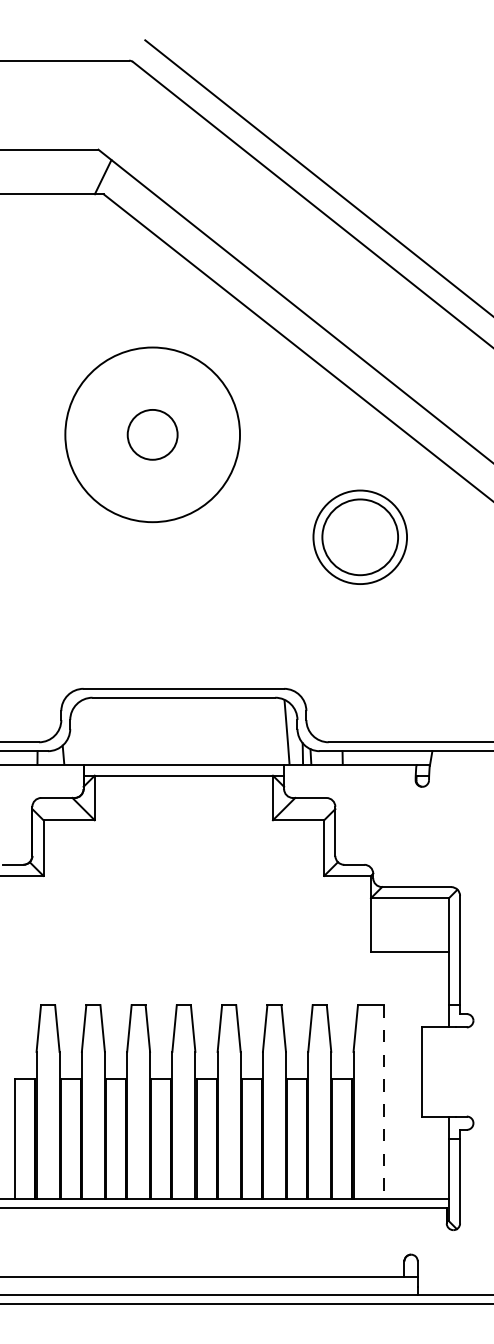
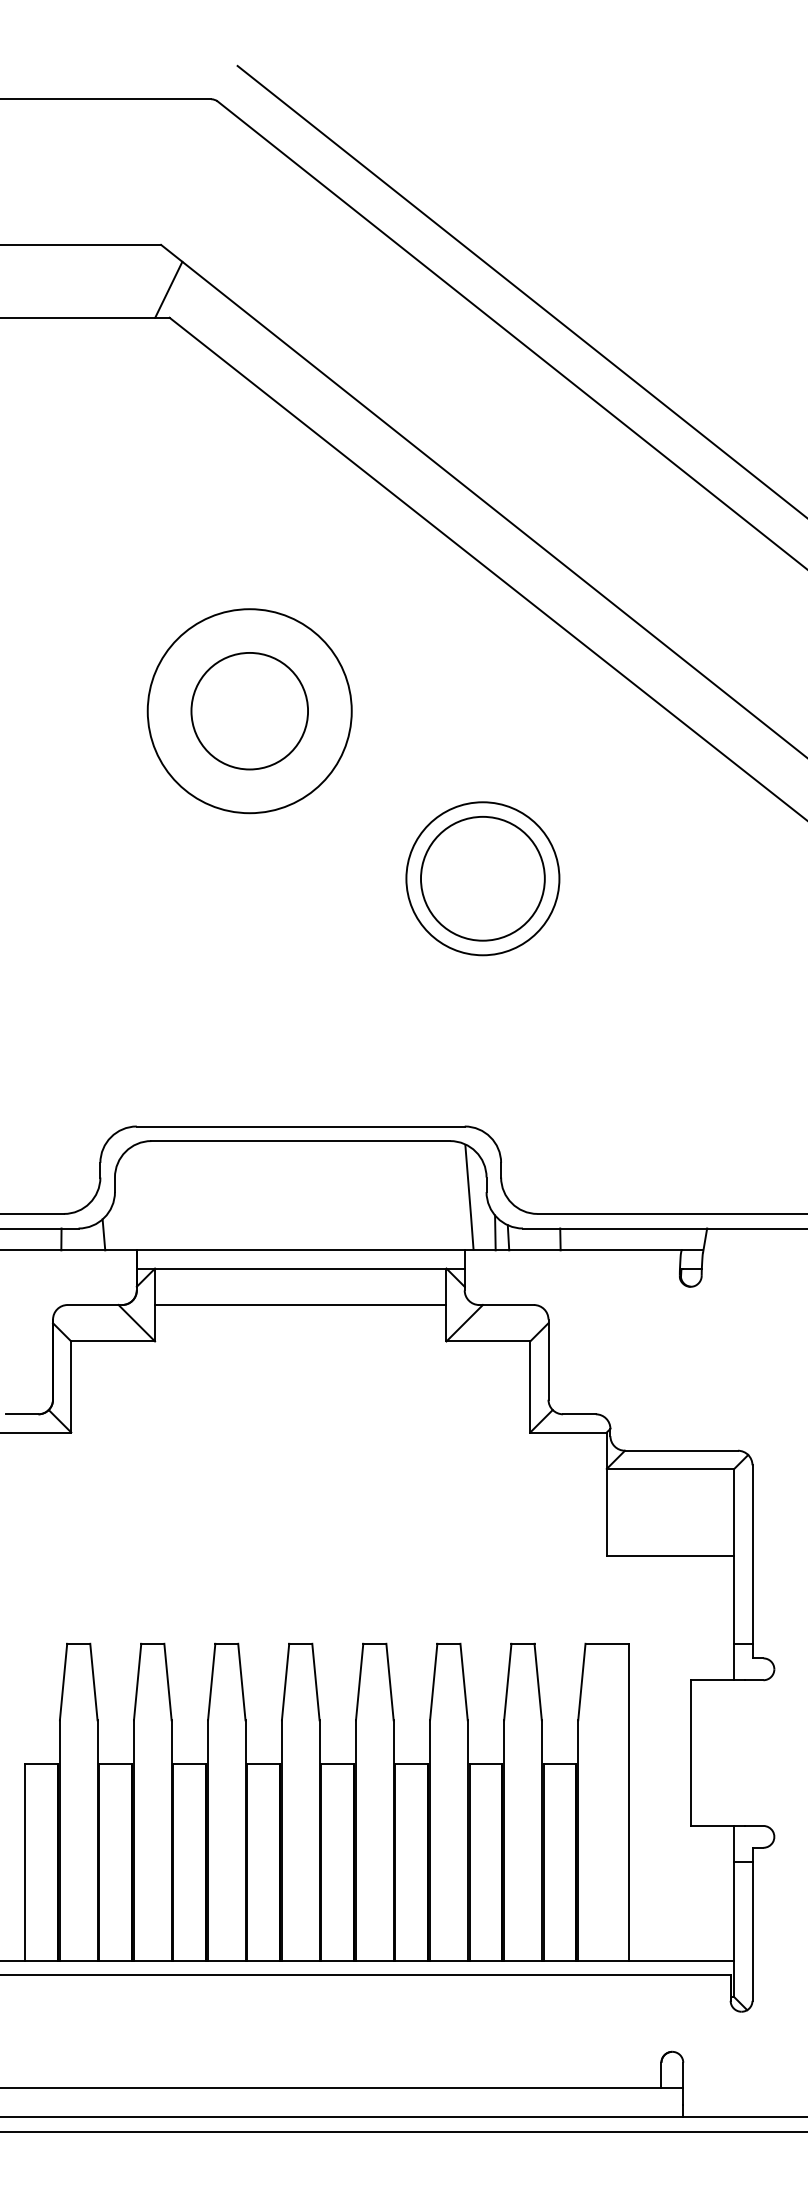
circle: (152, 434) -> (249, 710), size x0.71
circle: (152, 434) -> (249, 710), size x1.43
part: (359, 536) -> (481, 877), moved
line: (183, 797) -> (300, 1304), added
line: (384, 1102) -> (628, 1802), dashed -> solid

